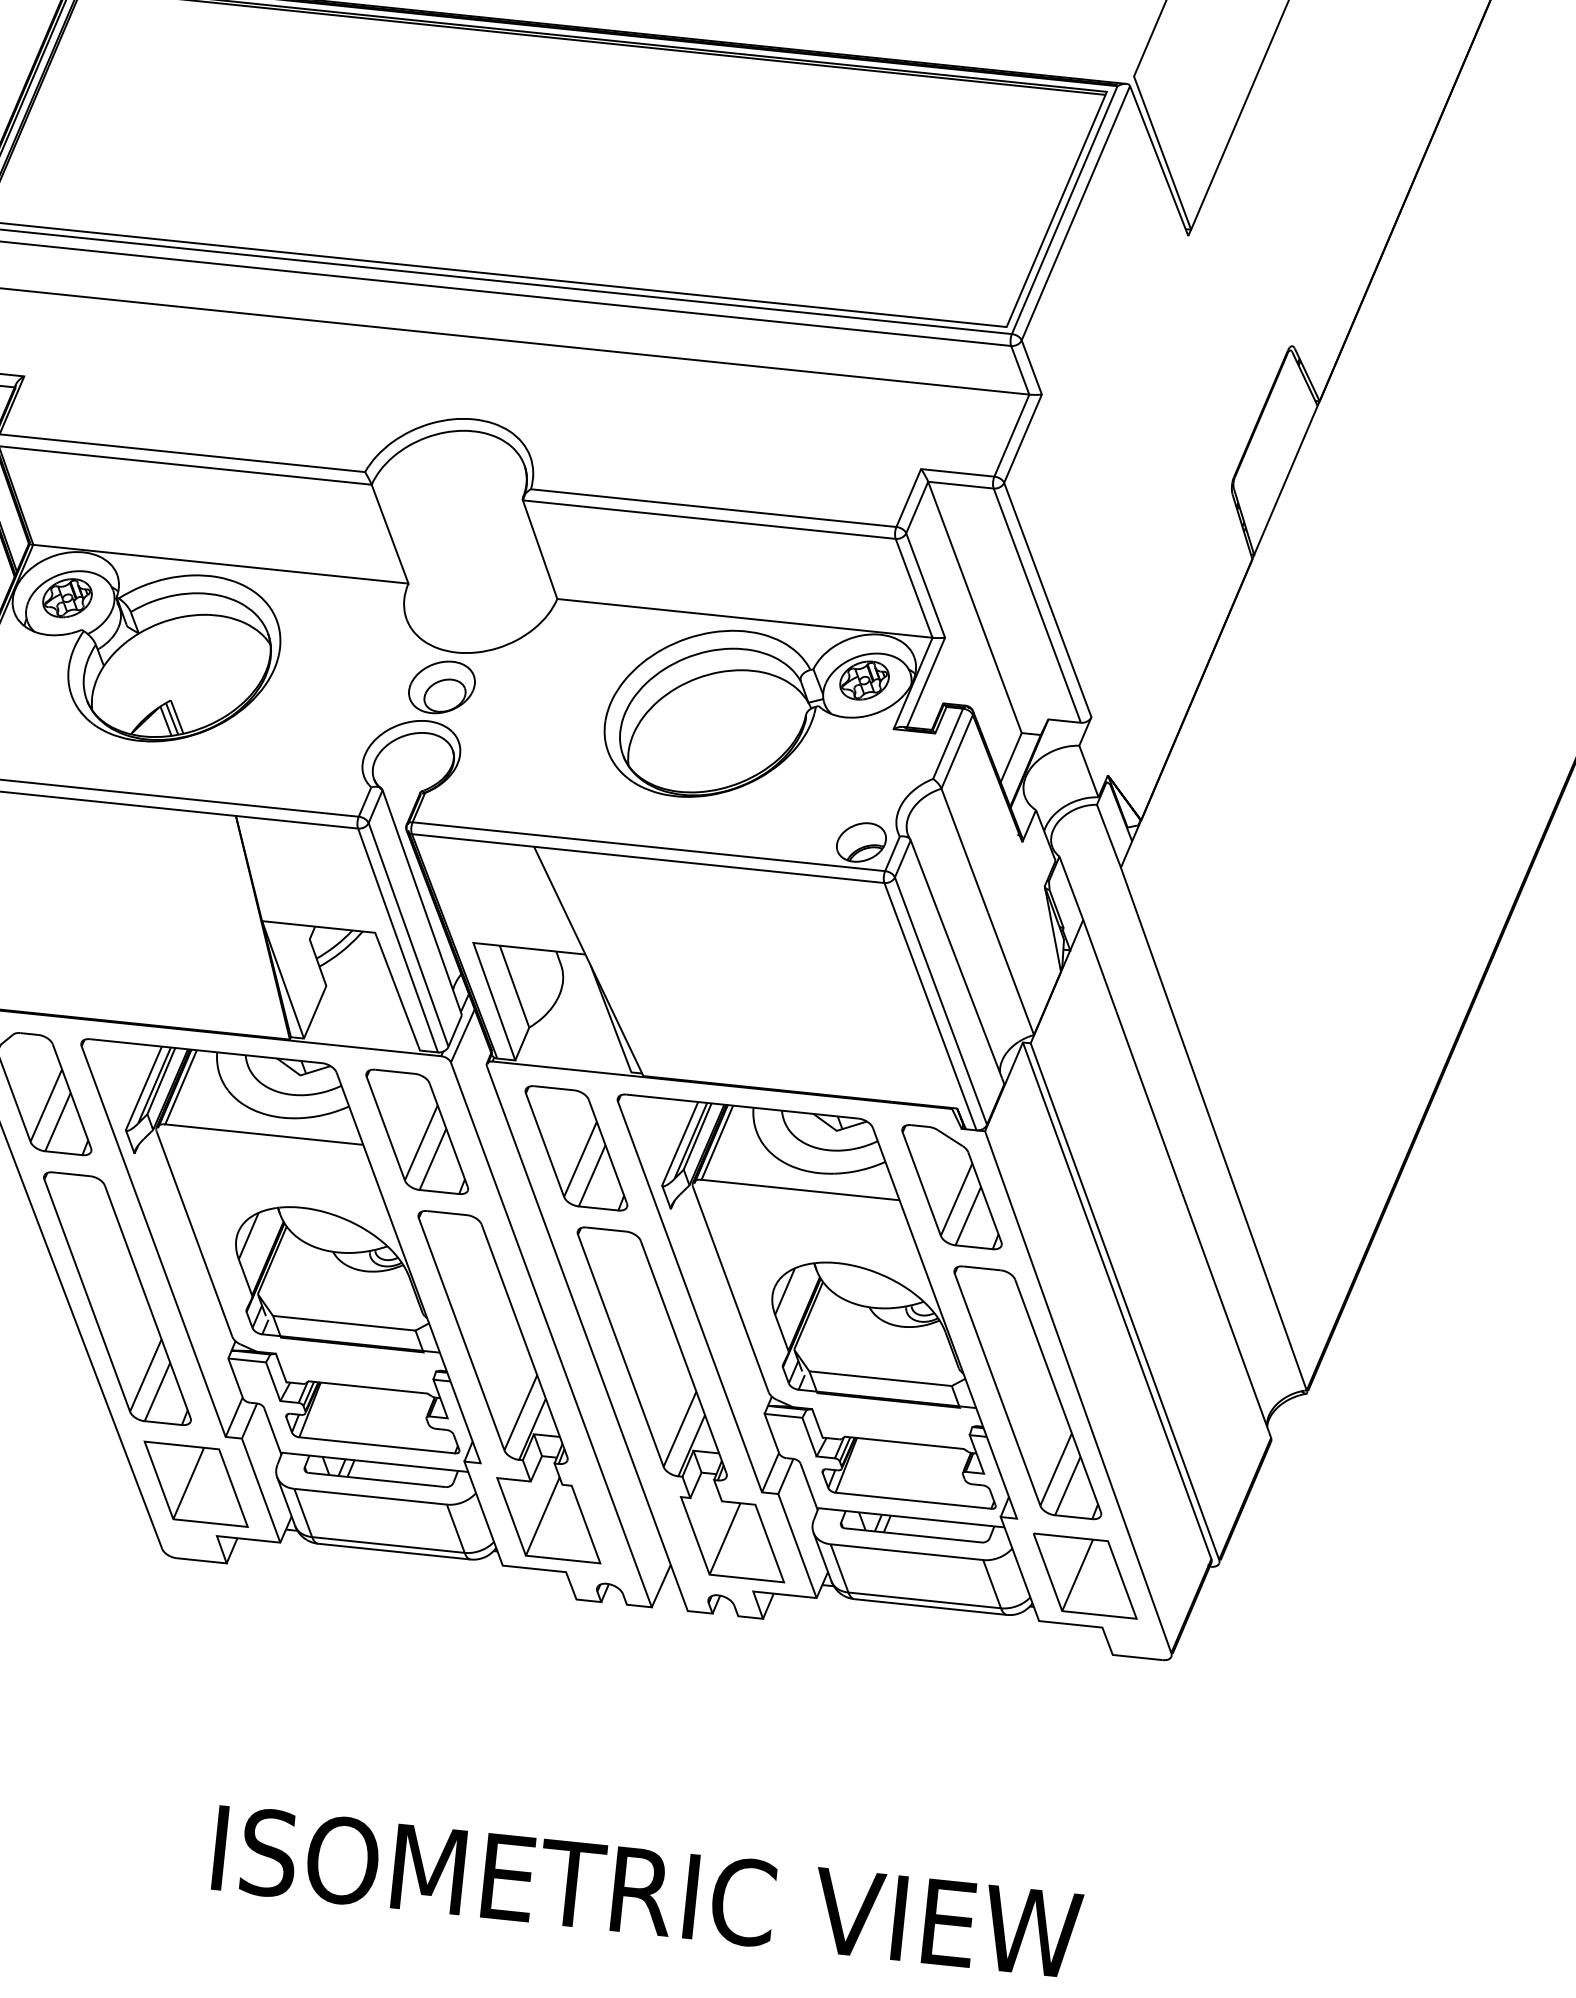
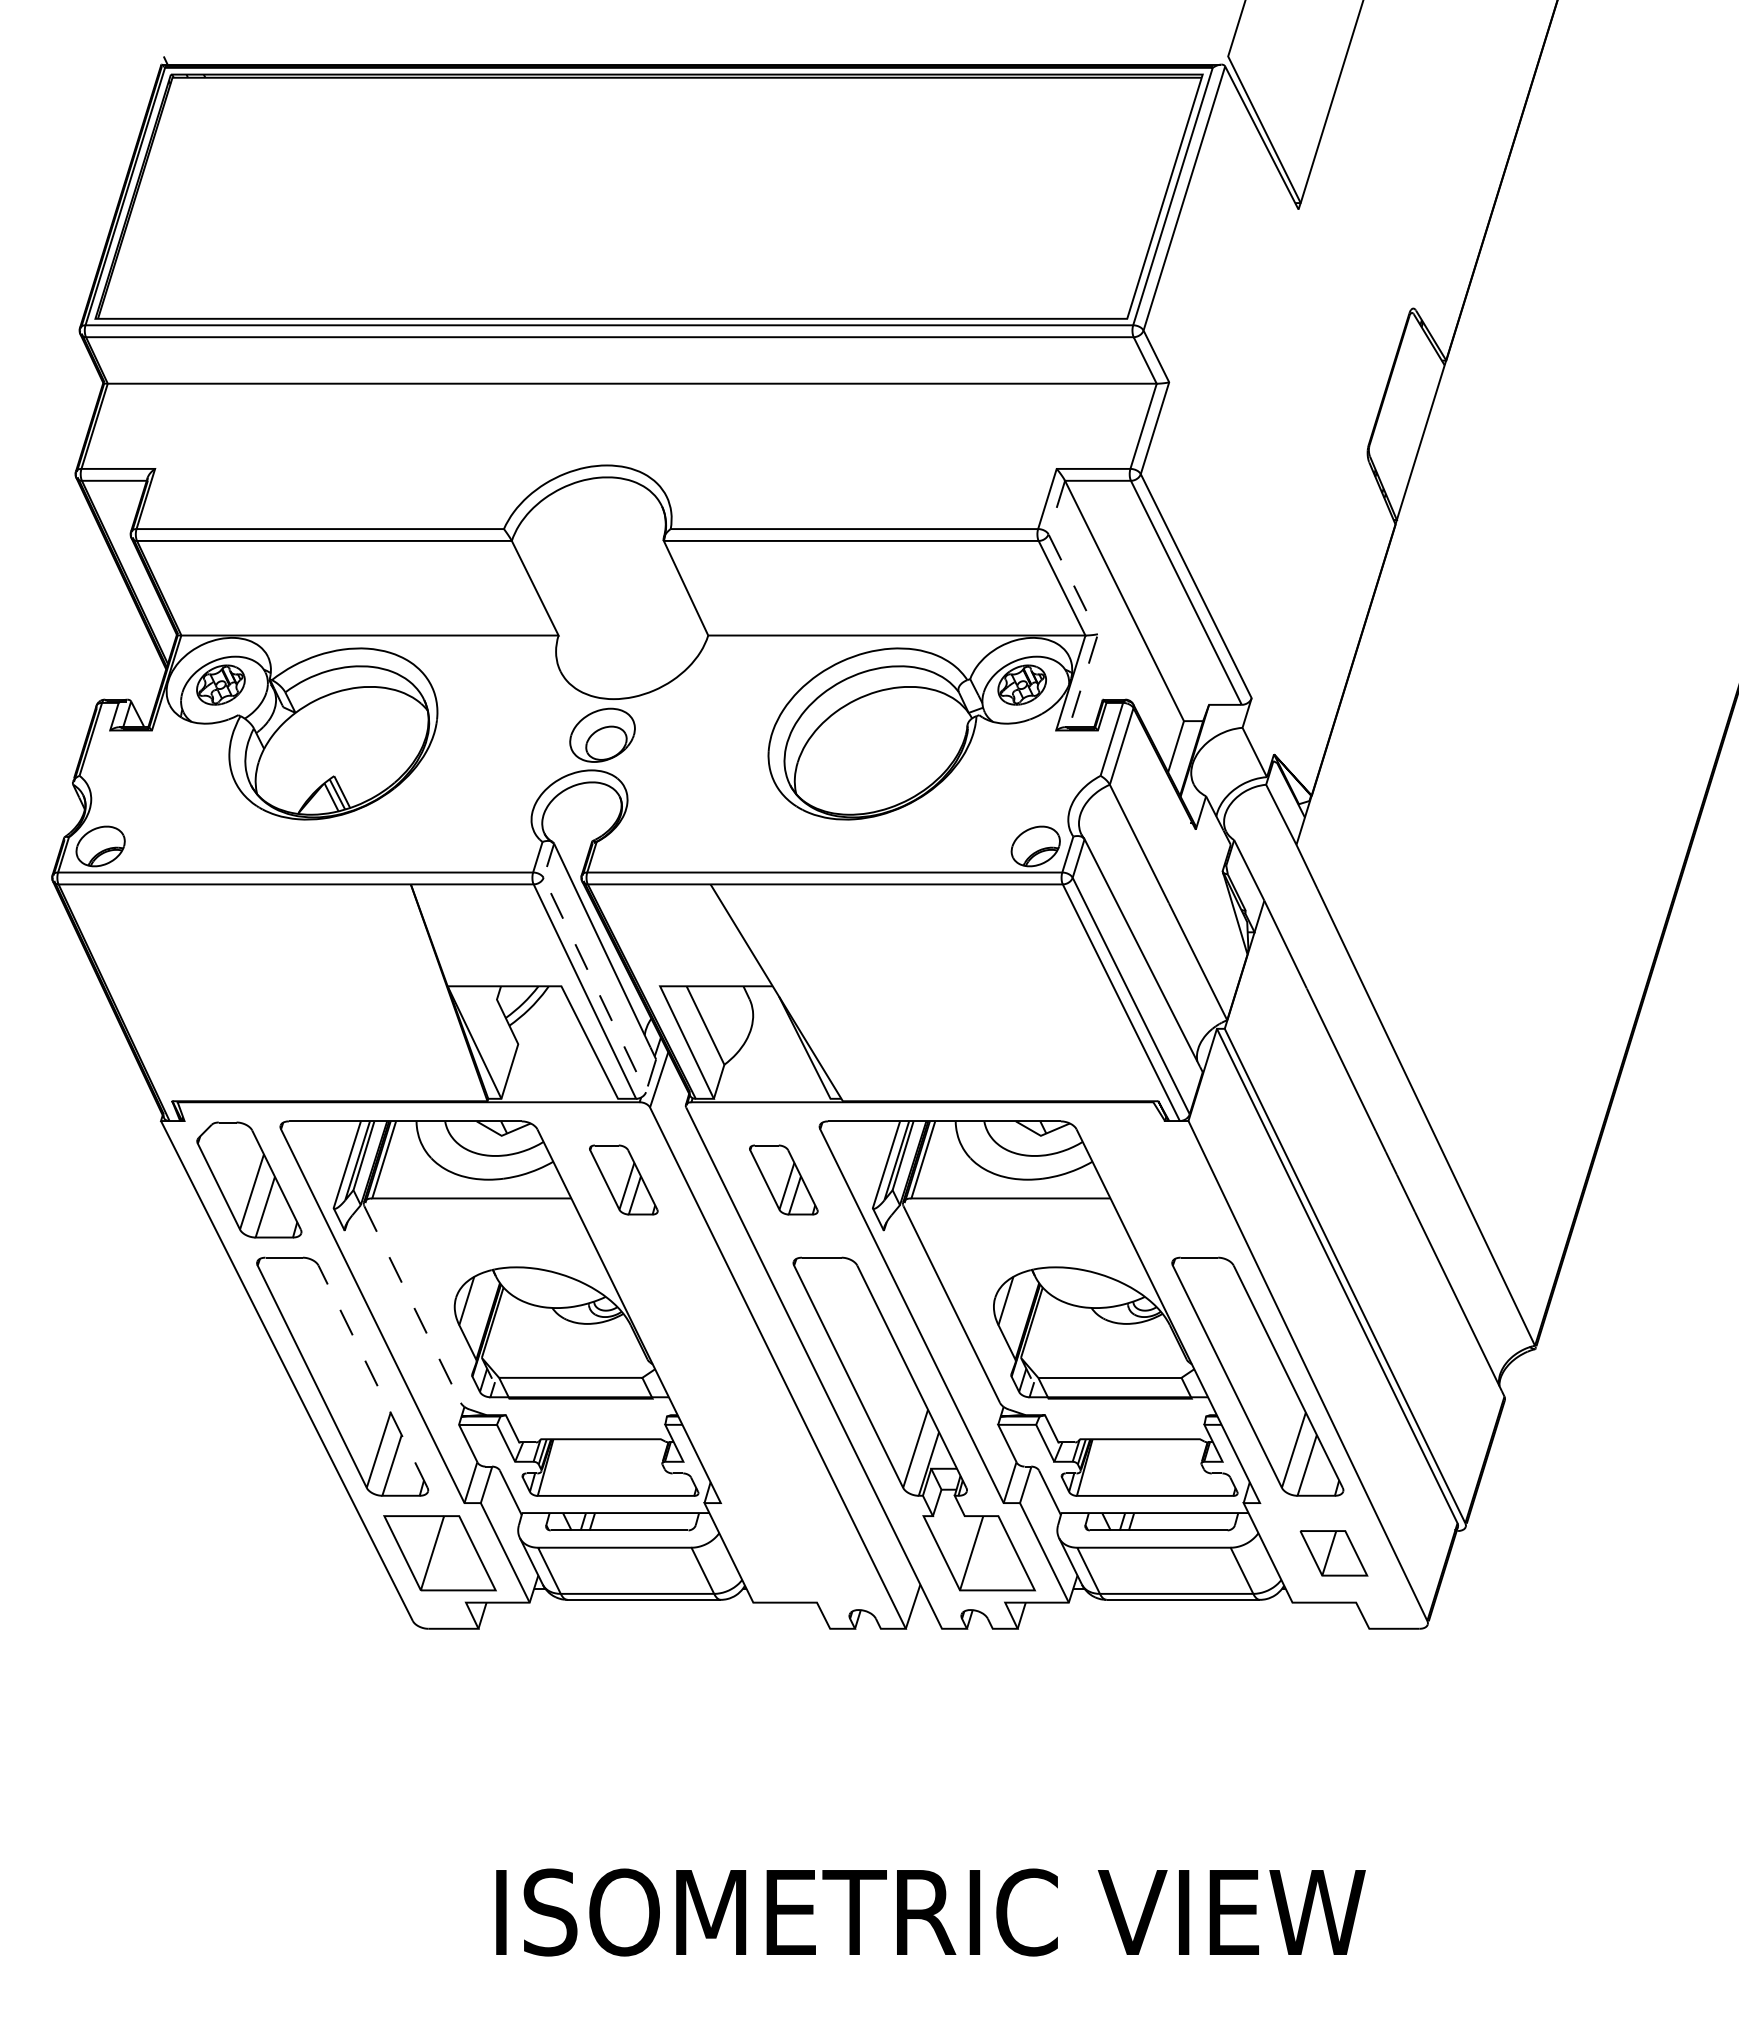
line: (933, 604) -> (1082, 602), solid -> dashed
line: (408, 934) -> (594, 984), solid -> dashed
part: (417, 1131) -> (623, 1179), size x0.6
part: (576, 1147) -> (783, 1179), size x0.6
part: (952, 1186) -> (1161, 1179), removed
line: (194, 1235) -> (412, 1305), solid -> dashed
line: (148, 1301) -> (373, 1376), solid -> dashed
part: (509, 1386) -> (741, 1423), removed
part: (1084, 1576) -> (1333, 1553), size x0.6

